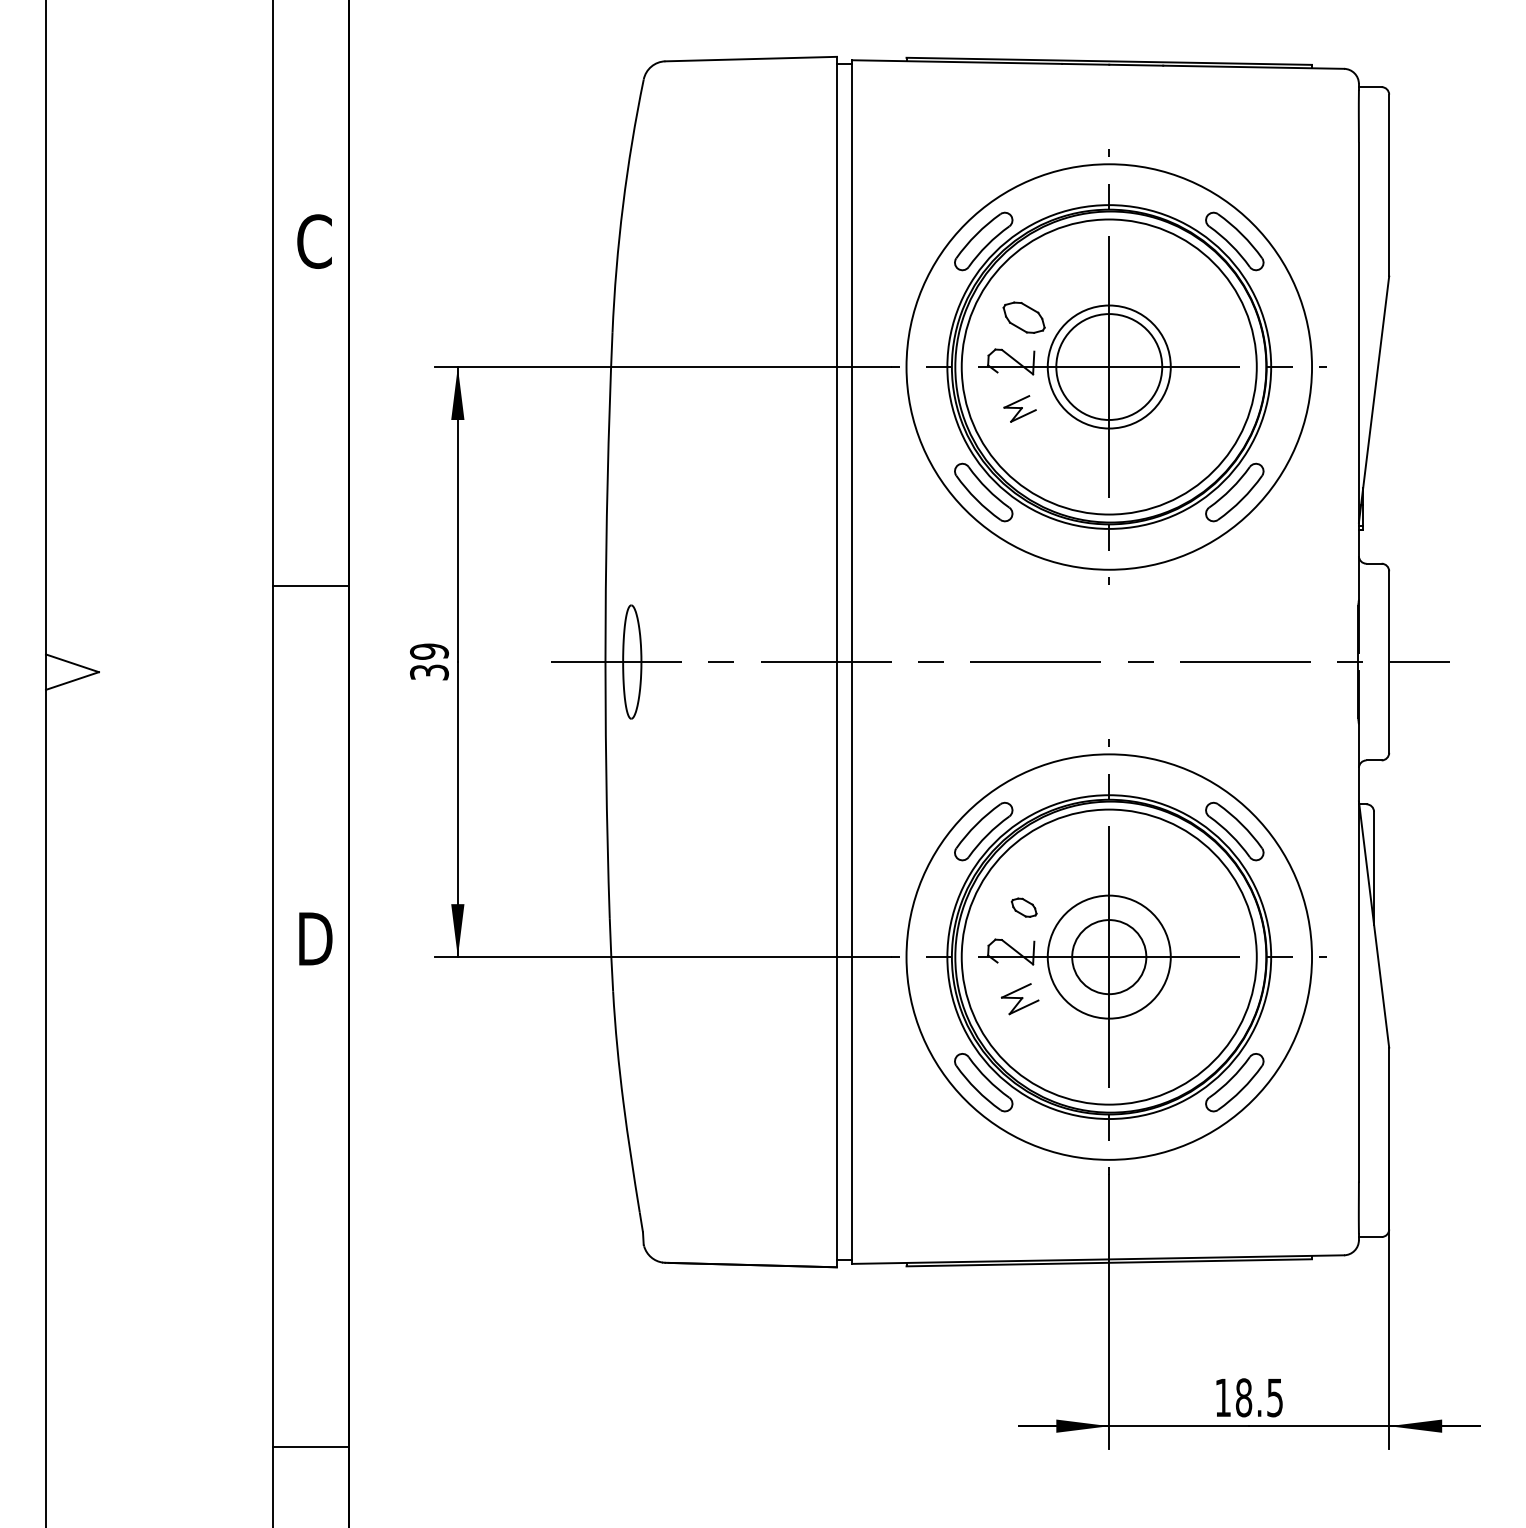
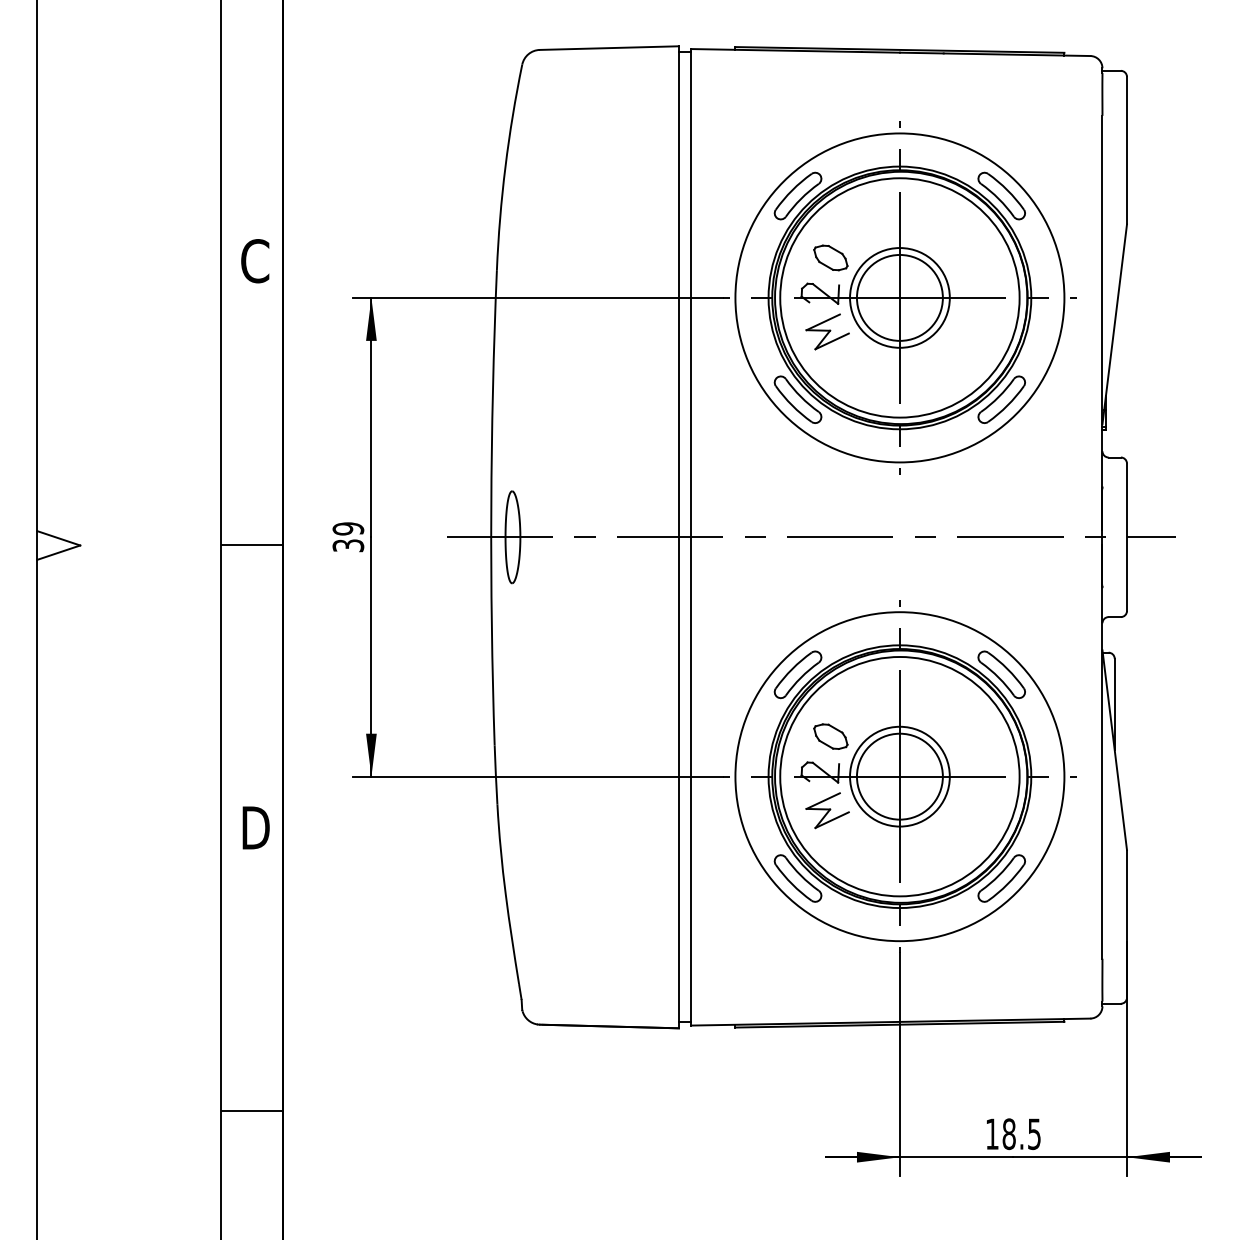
text: (314, 241) -> (255, 261), moved
part: (1019, 408) -> (827, 331), size x1.67
line: (310, 585) -> (251, 544), moved
part: (1023, 907) -> (830, 736), size x1.67
text: (314, 938) -> (255, 827), moved
circle: (1108, 956) -> (899, 776), size x1.43
part: (1019, 998) -> (827, 810), size x1.43
line: (310, 1447) -> (251, 1111), moved

